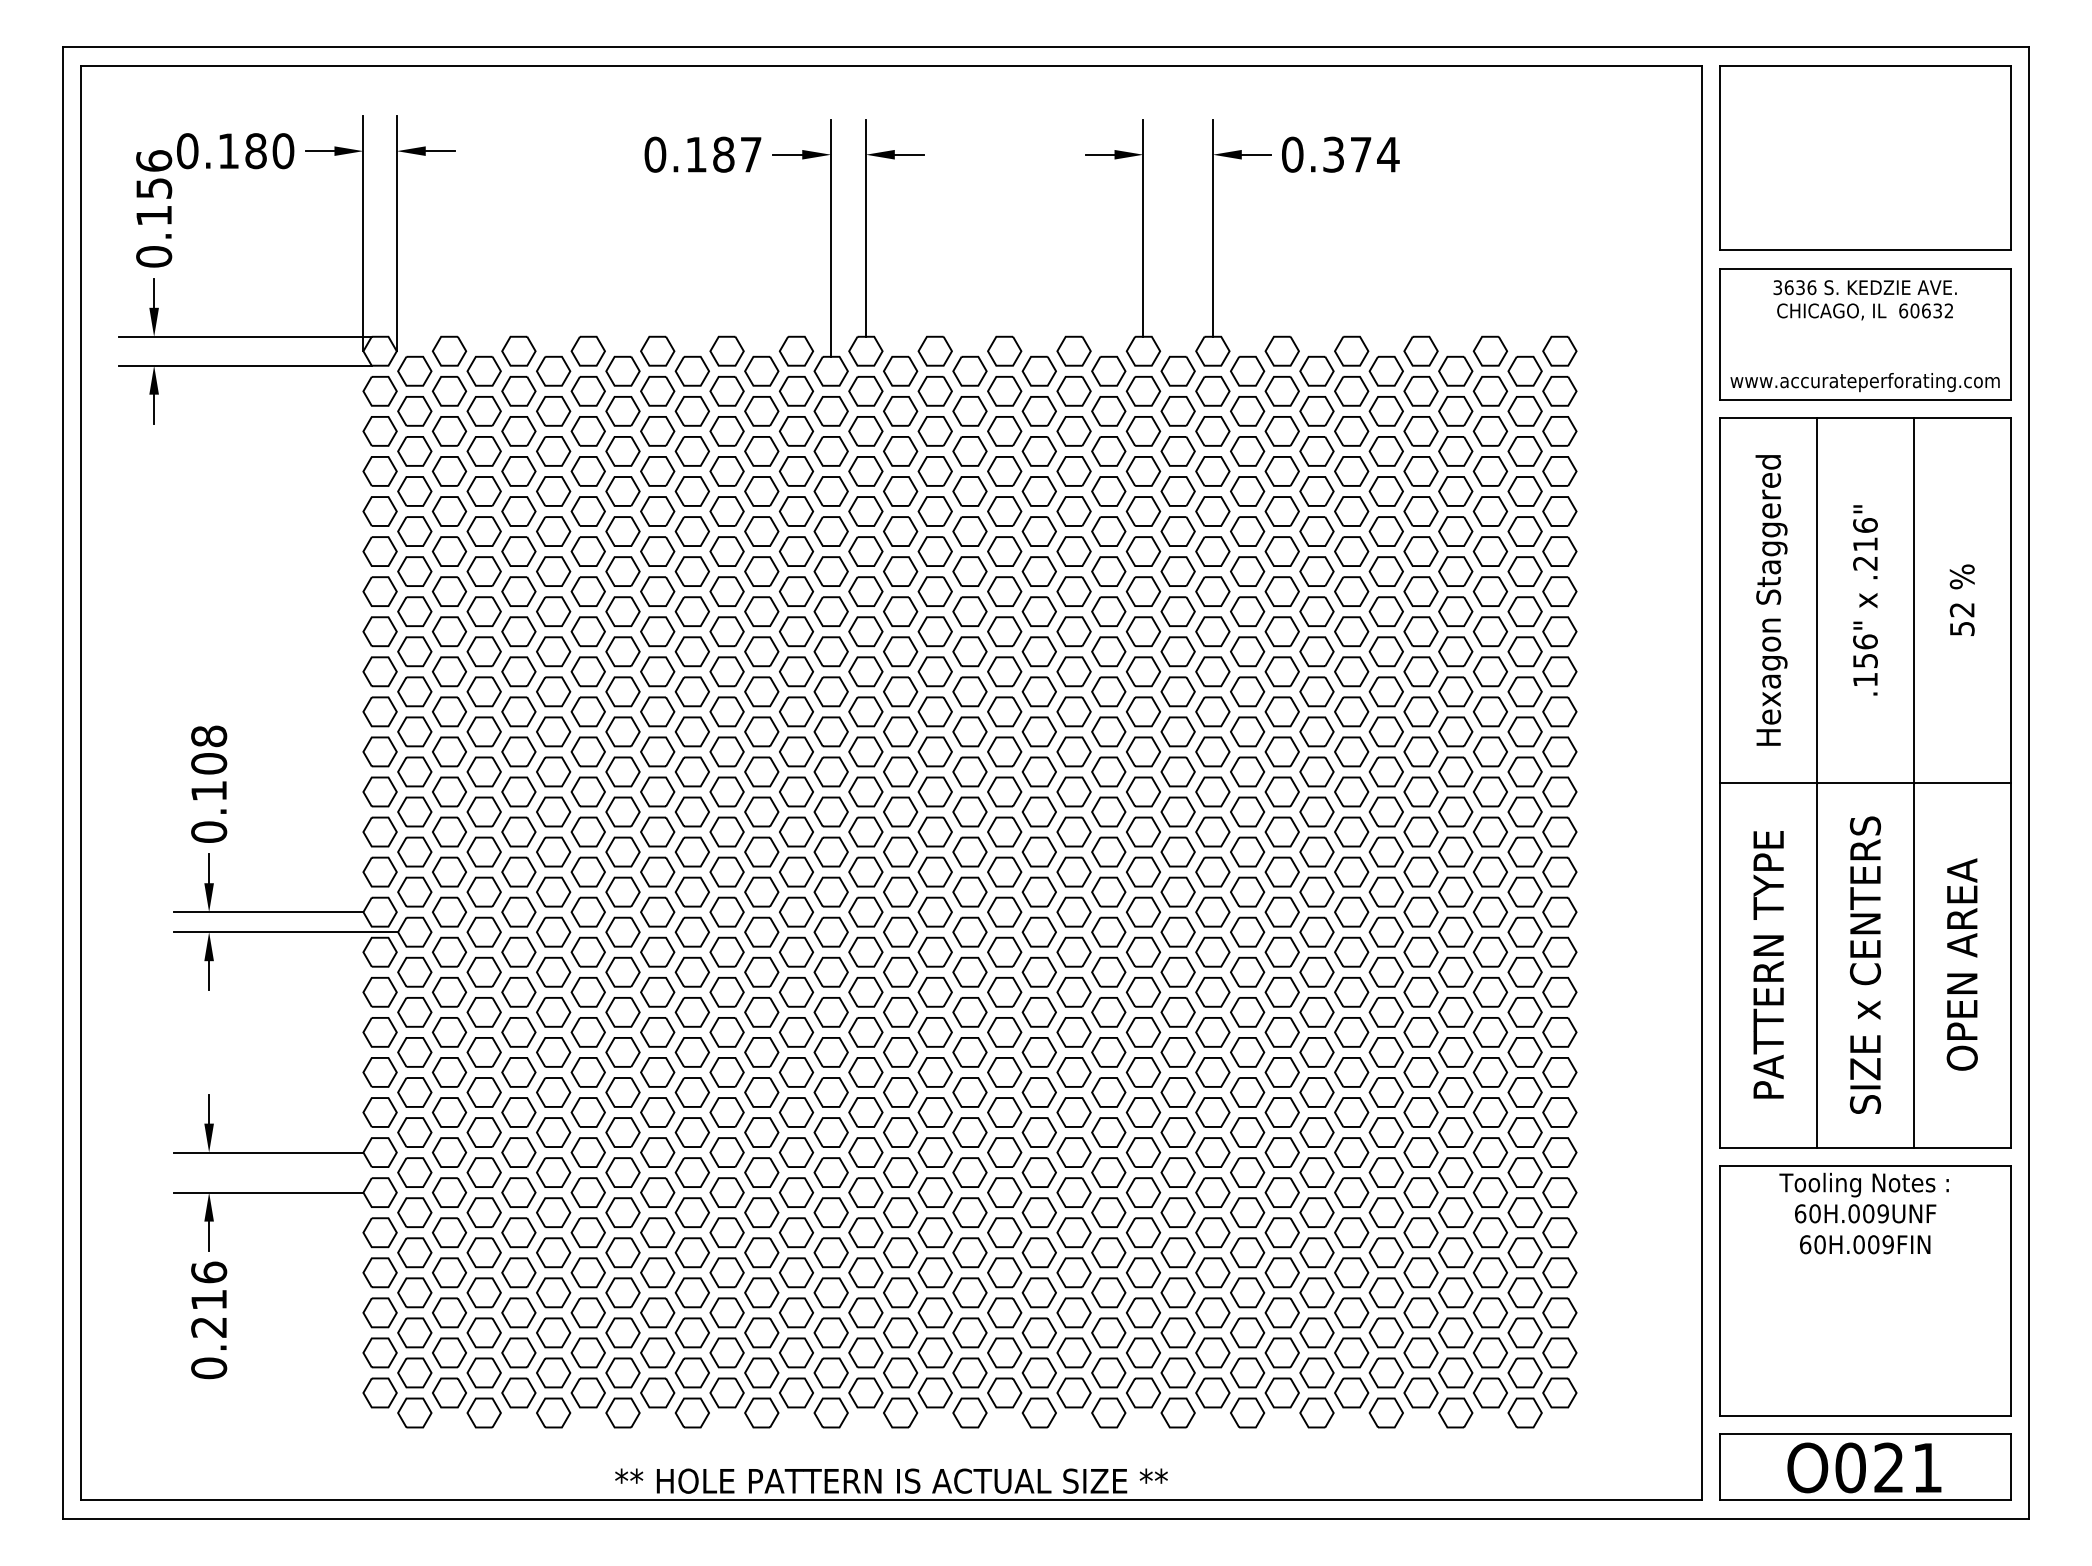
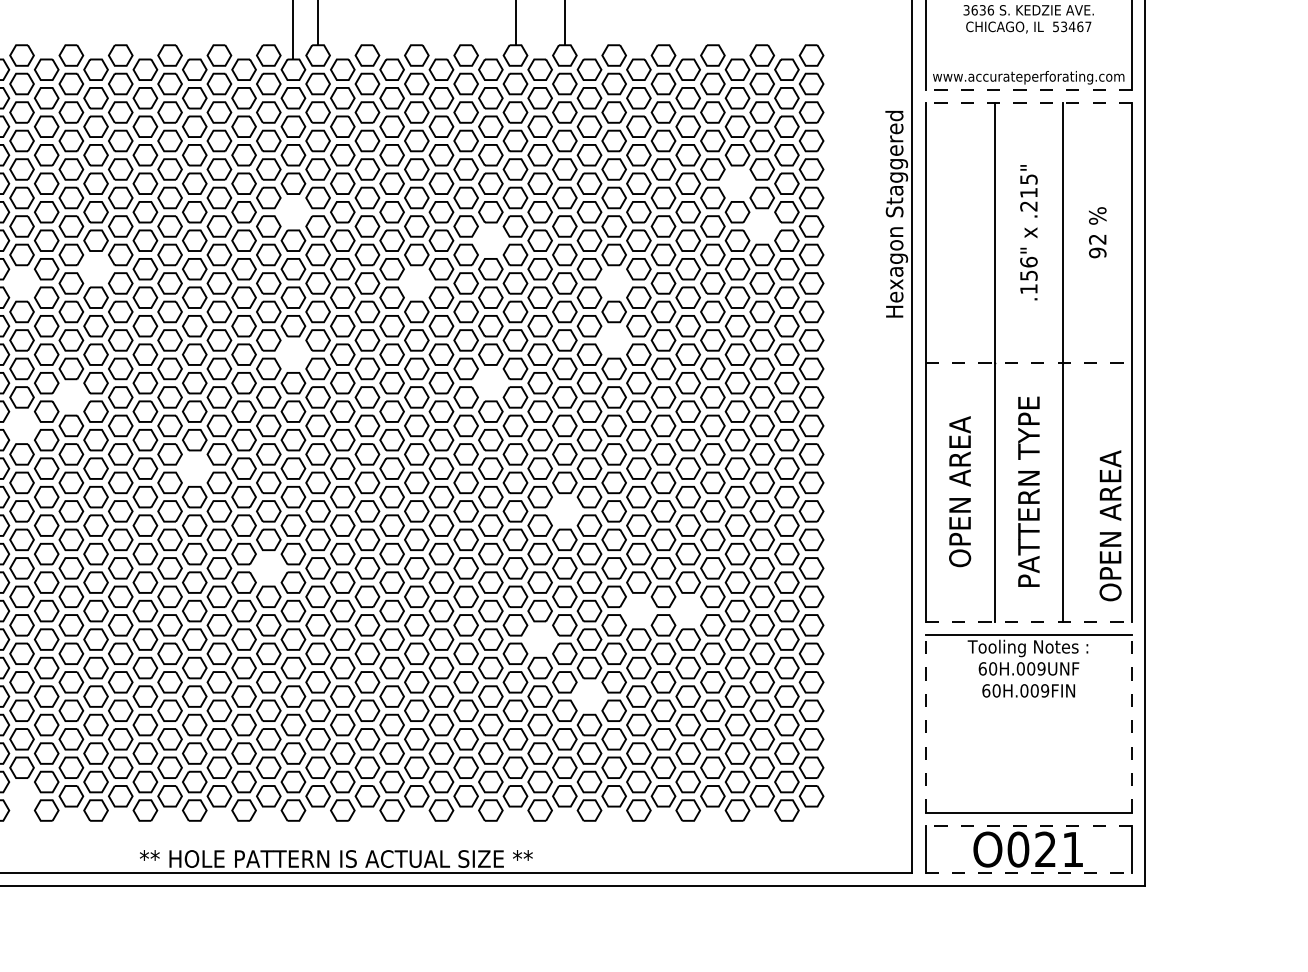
text: (1926, 310) -> (1072, 26), 60632 -> 53467
line: (1864, 399) -> (1028, 89), solid -> dashed
line: (1864, 418) -> (1028, 103), solid -> dashed
text: (1865, 525) -> (1028, 179), .216" -> .215"
part: (1455, 531) -> (737, 183), removed
part: (830, 571) -> (292, 212), removed
part: (1490, 591) -> (762, 226), removed
text: (1771, 600) -> (896, 214), moved
part: (1108, 611) -> (490, 240), removed
text: (1961, 628) -> (1097, 252), 52 -> 92
part: (553, 651) -> (95, 269), removed
part: (449, 671) -> (22, 283), removed
part: (1004, 671) -> (416, 283), removed
part: (1281, 671) -> (613, 283), removed
part: (1281, 751) -> (613, 340), removed
part: (830, 771) -> (292, 354), removed
line: (1865, 783) -> (1028, 362), solid -> dashed
part: (1108, 811) -> (490, 382), removed
part: (518, 831) -> (71, 397), removed
part: (449, 871) -> (22, 425), removed
part: (691, 931) -> (194, 468), removed
text: (1768, 964) -> (959, 491), PATTERN TYPE -> OPEN AREA
text: (1865, 964) -> (1028, 491), SIZE x CENTERS -> PATTERN TYPE
text: (1961, 964) -> (1110, 525), moved
part: (1212, 992) -> (564, 511), removed
part: (796, 1072) -> (268, 568), removed
part: (1316, 1132) -> (638, 611), removed
part: (1385, 1132) -> (687, 611), removed
line: (1865, 1147) -> (1028, 621), solid -> dashed
part: (1177, 1172) -> (539, 639), removed
part: (1247, 1252) -> (589, 696), removed
line: (1720, 1291) -> (925, 724), solid -> dashed
line: (2010, 1291) -> (1132, 724), solid -> dashed
part: (449, 1392) -> (22, 795), removed
line: (1864, 1434) -> (1028, 825), solid -> dashed
line: (1865, 1500) -> (1028, 872), solid -> dashed

